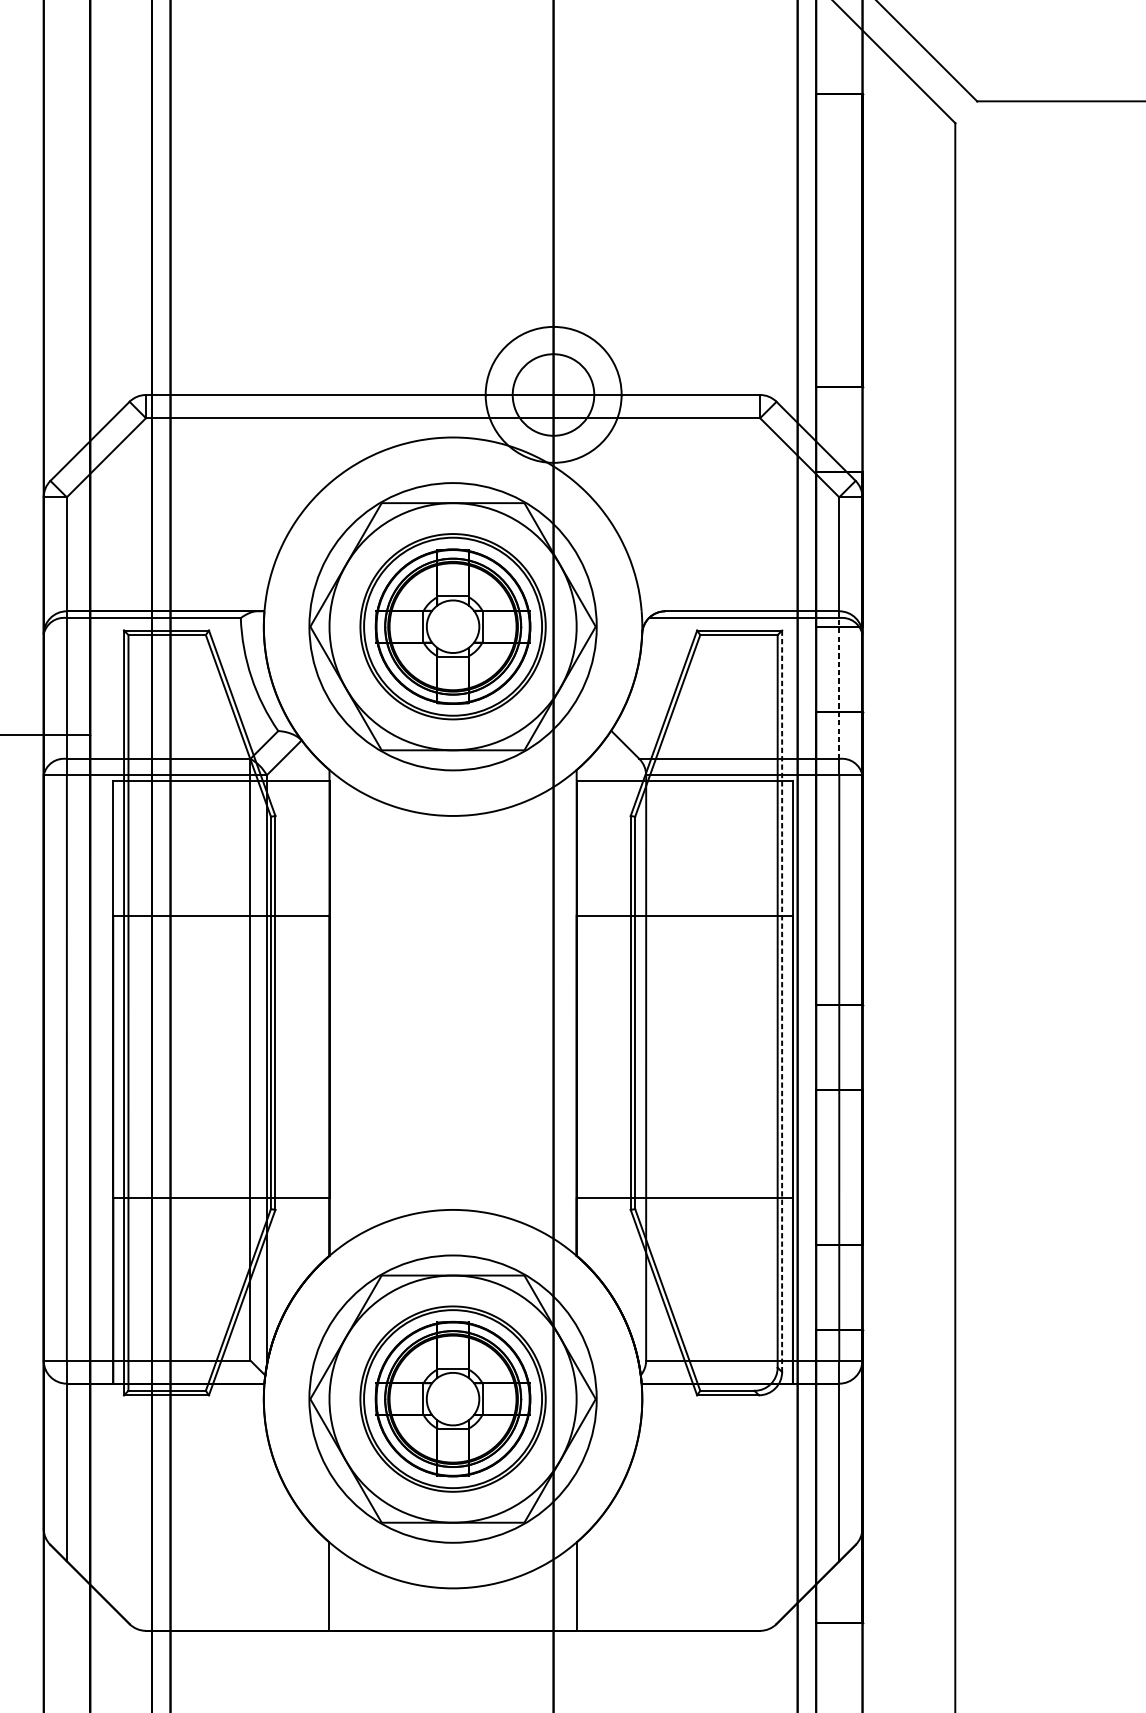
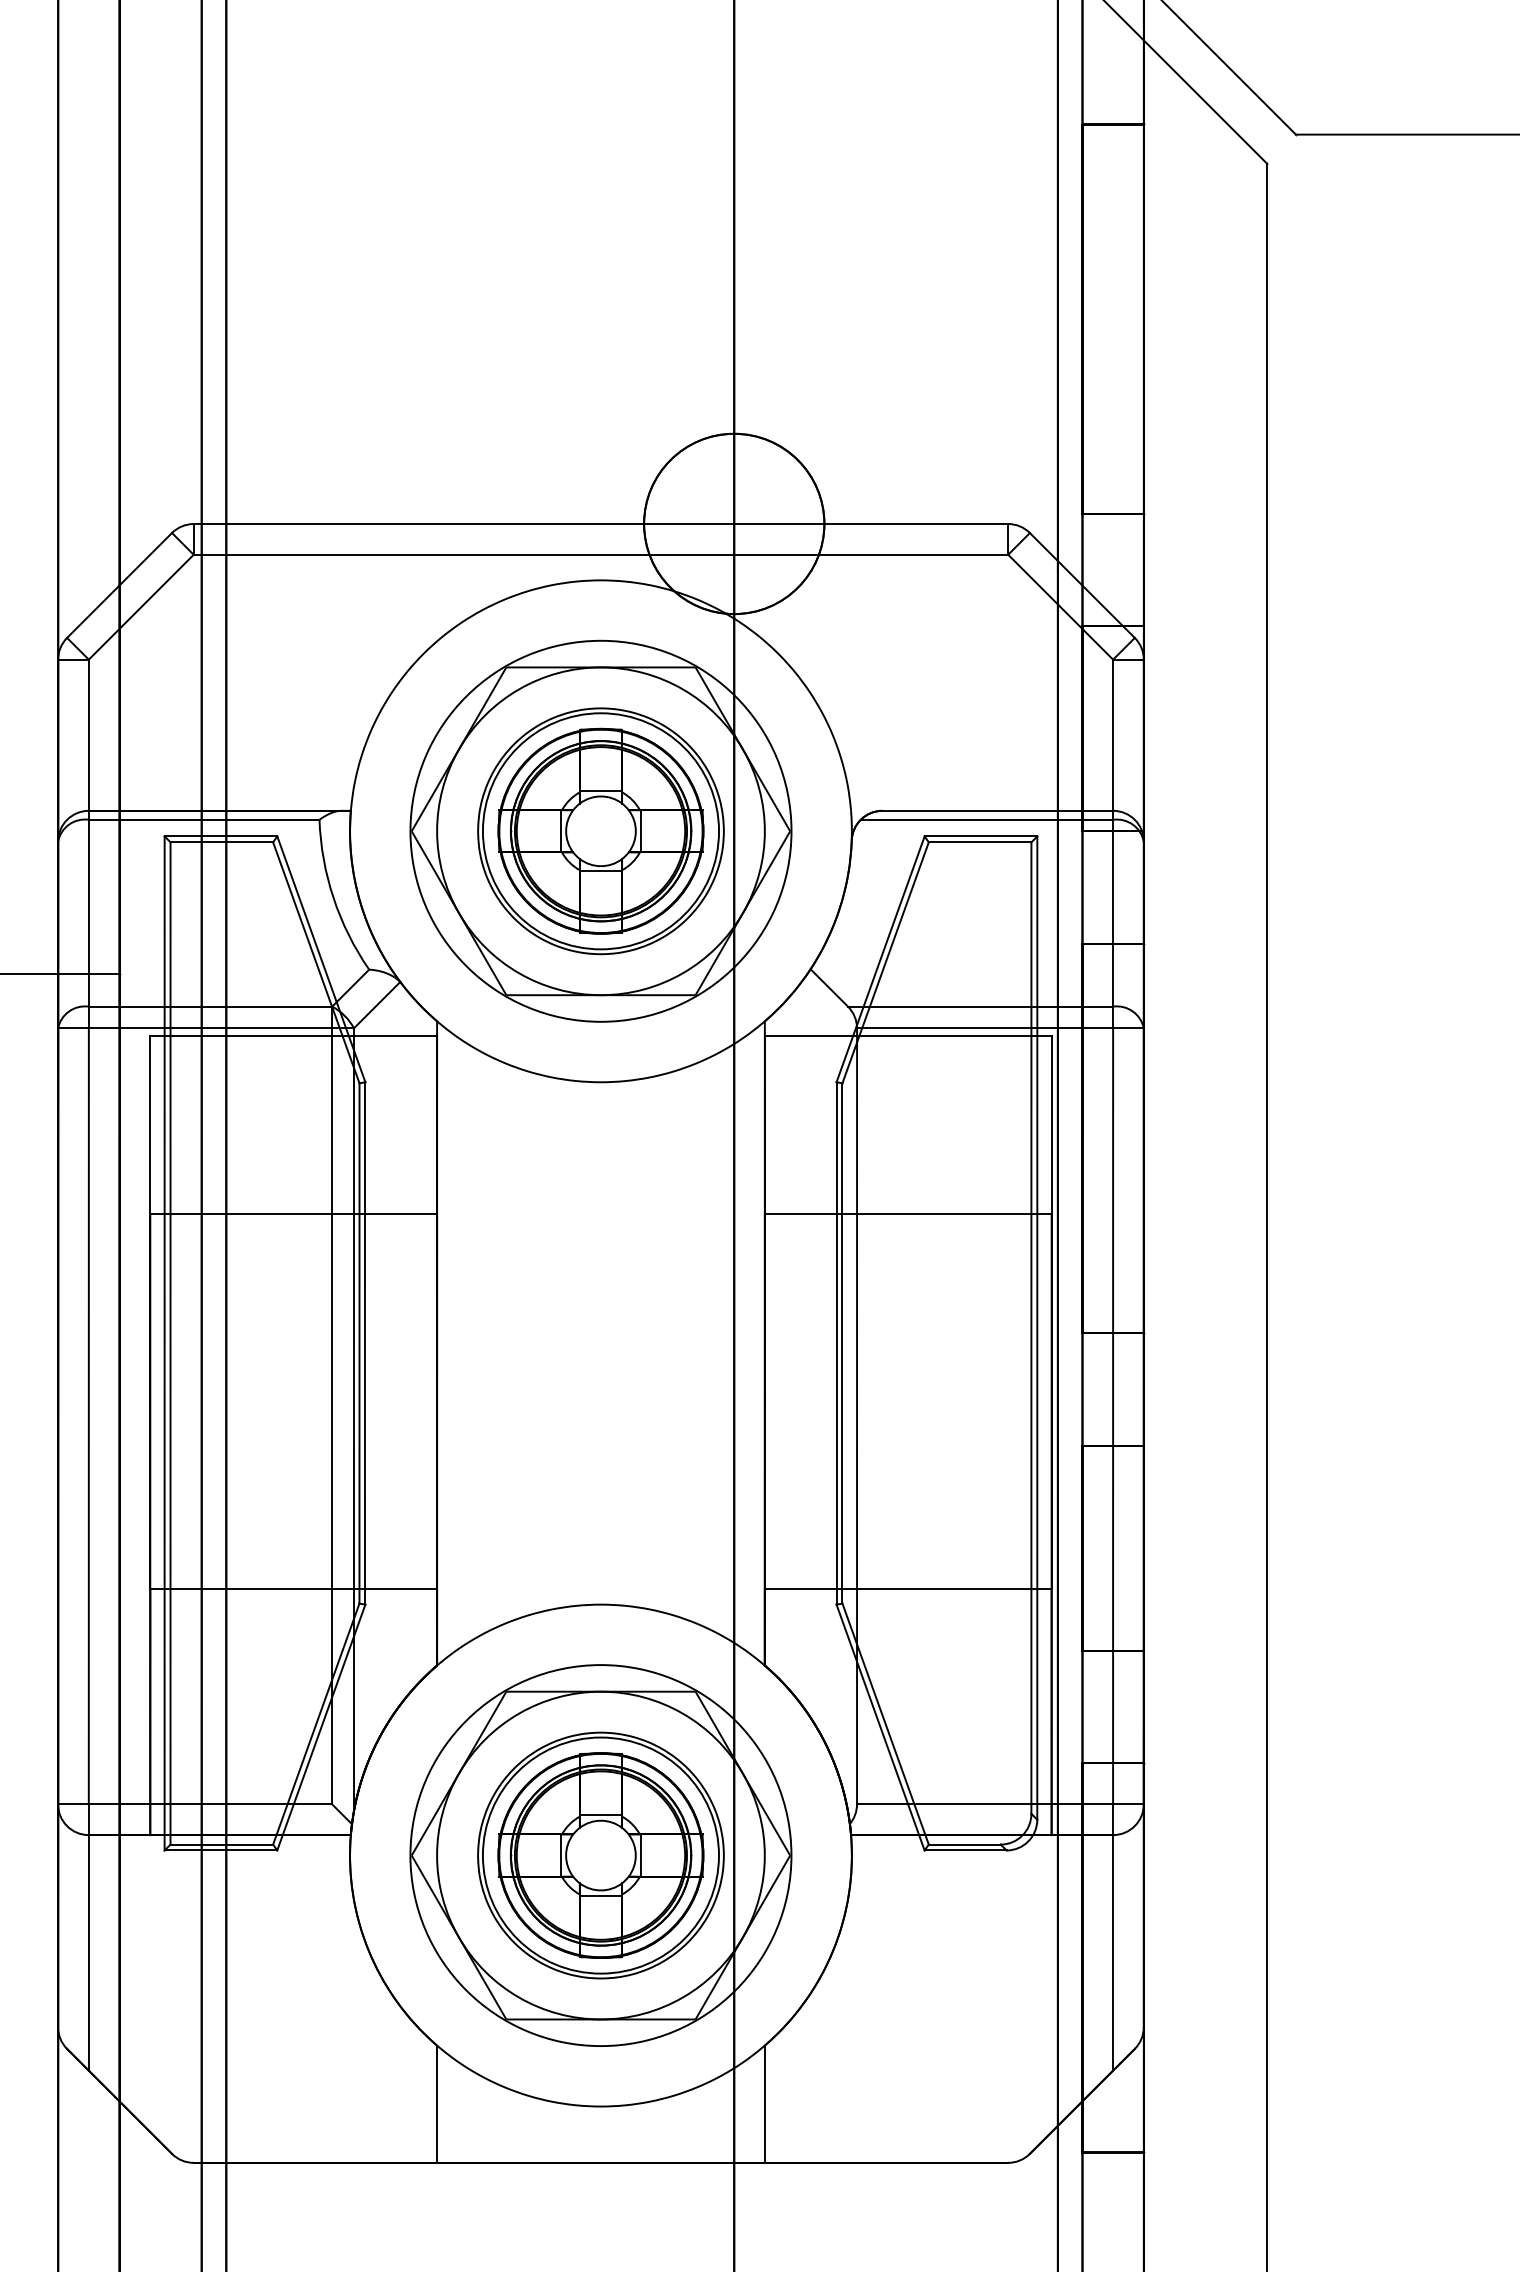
circle: (553, 394) -> (734, 523), size x1.67
line: (839, 687) -> (1113, 912), dashed -> solid
line: (782, 1001) -> (1037, 1328), dashed -> solid

